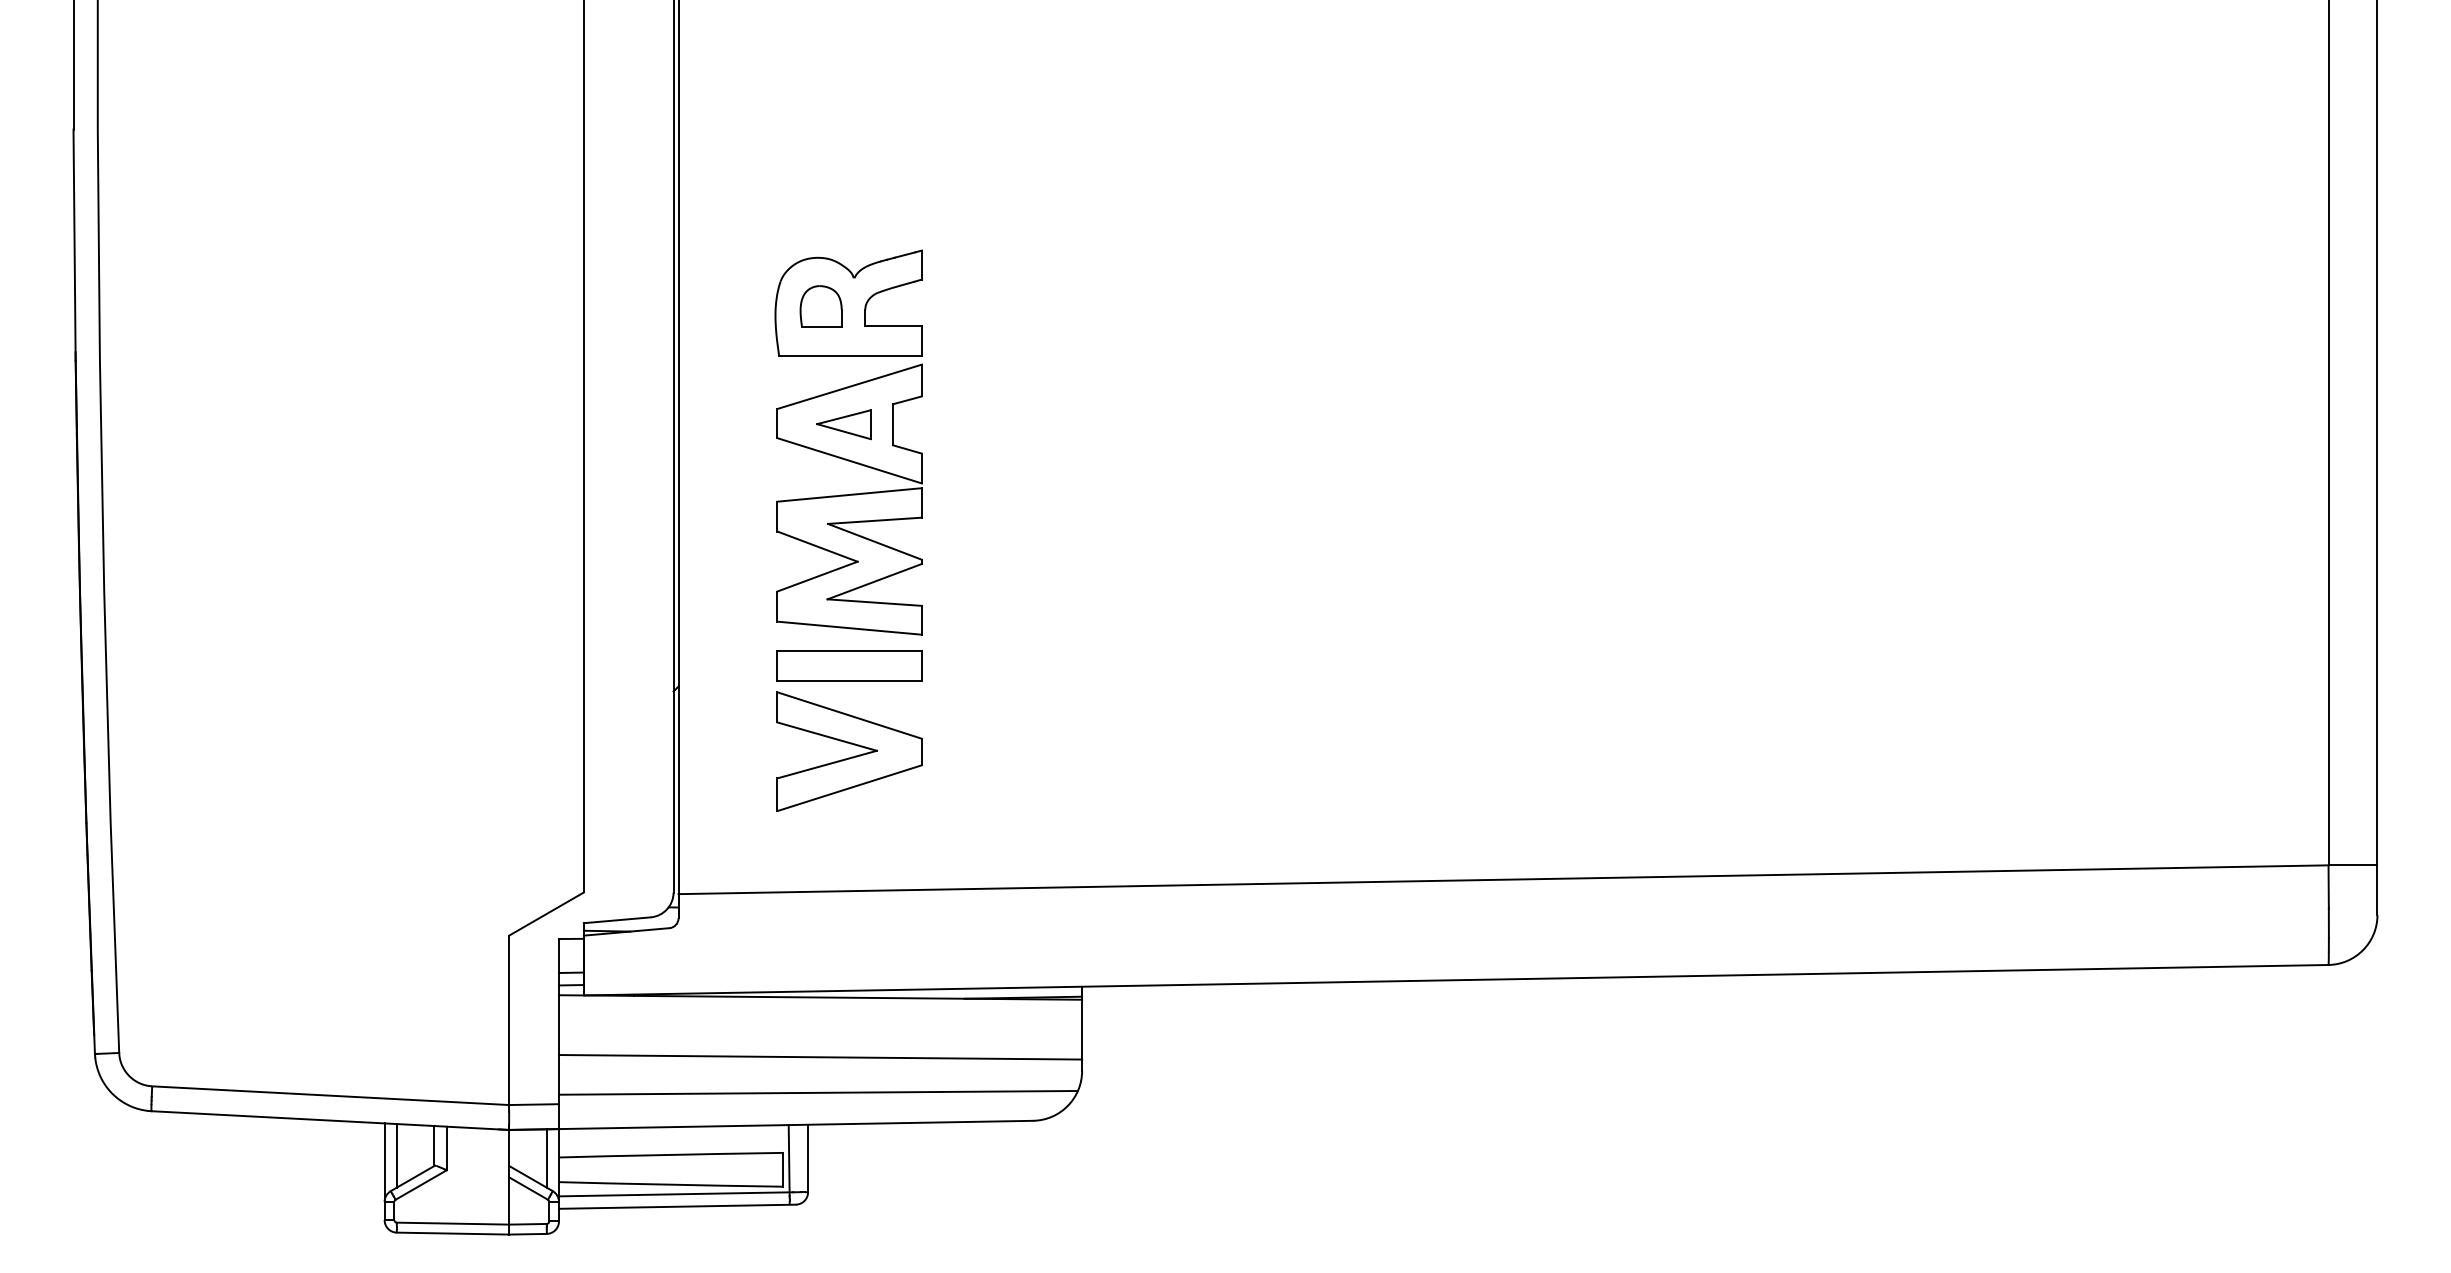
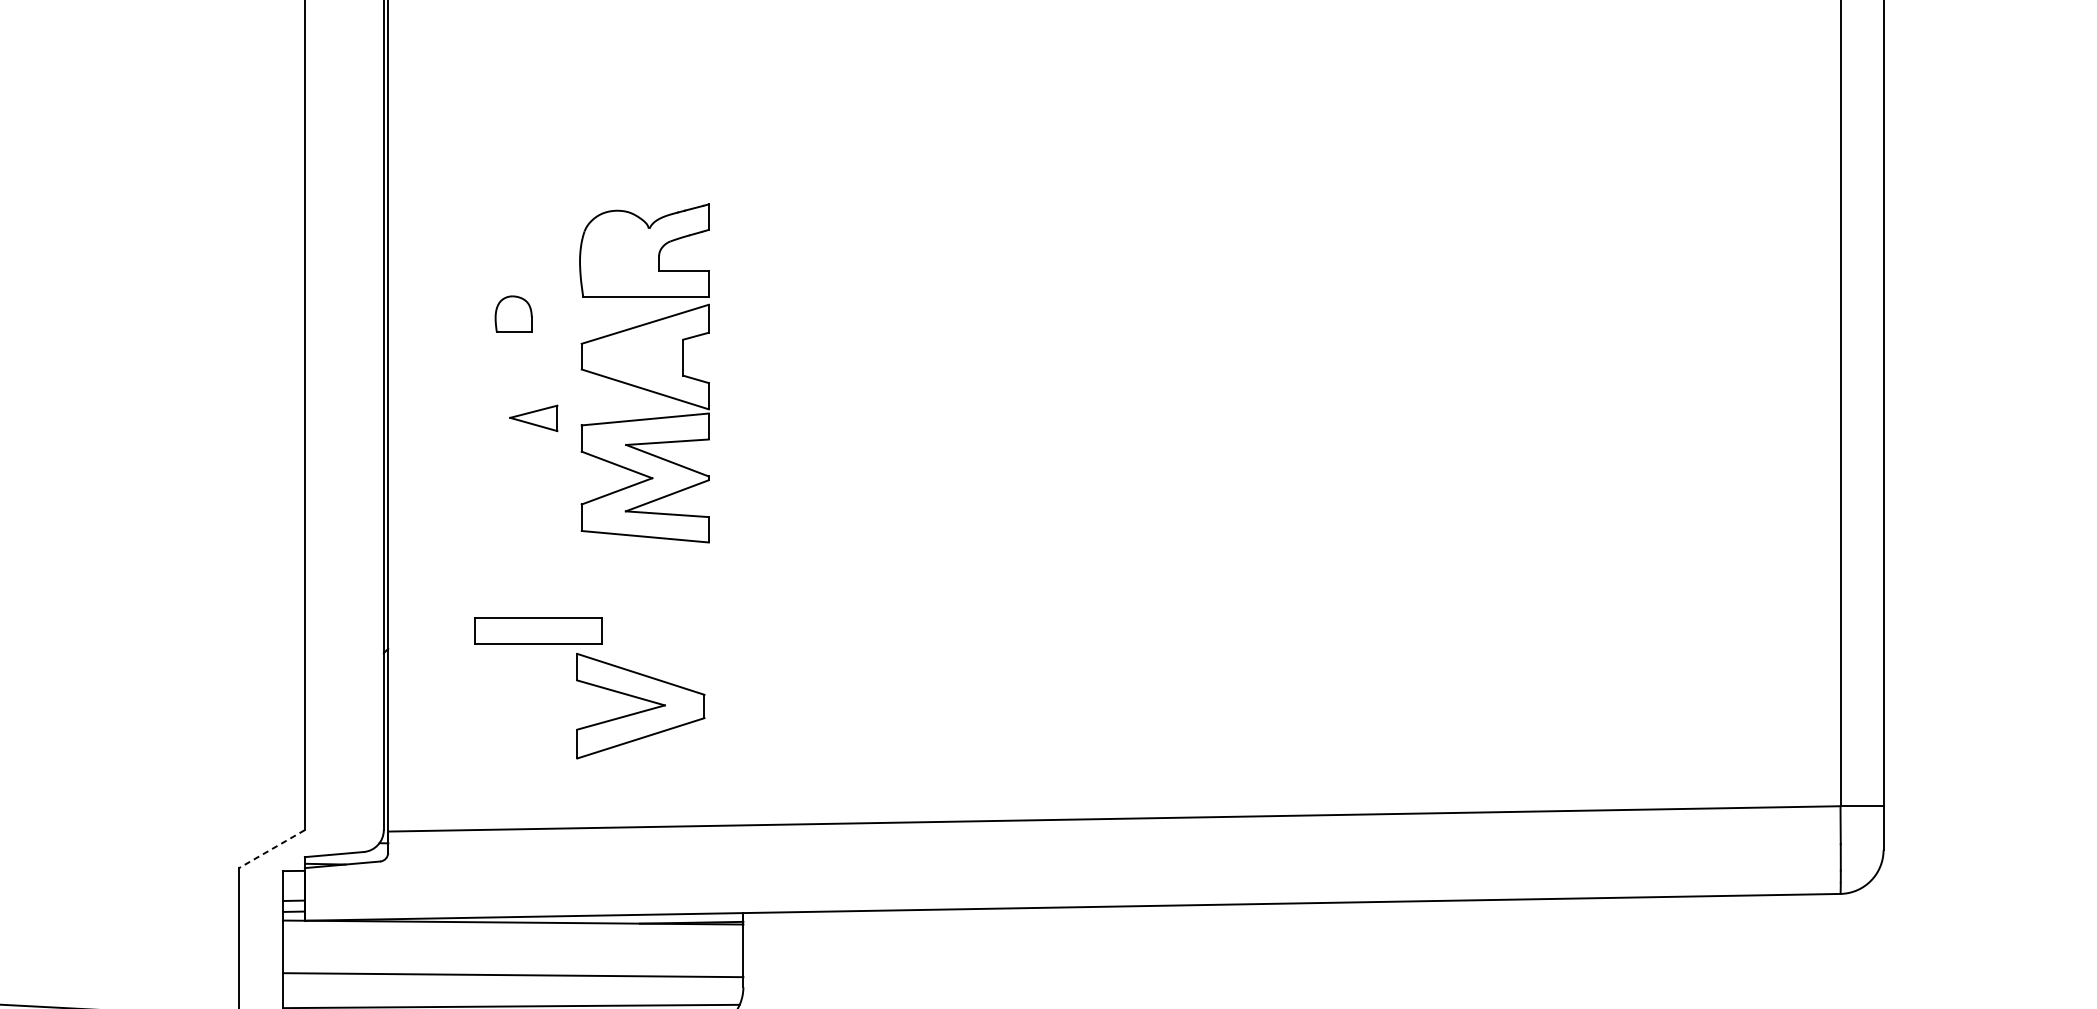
part: (848, 442) -> (644, 373), moved
part: (849, 751) -> (640, 706), moved
line: (546, 914) -> (271, 849), solid -> dashed

